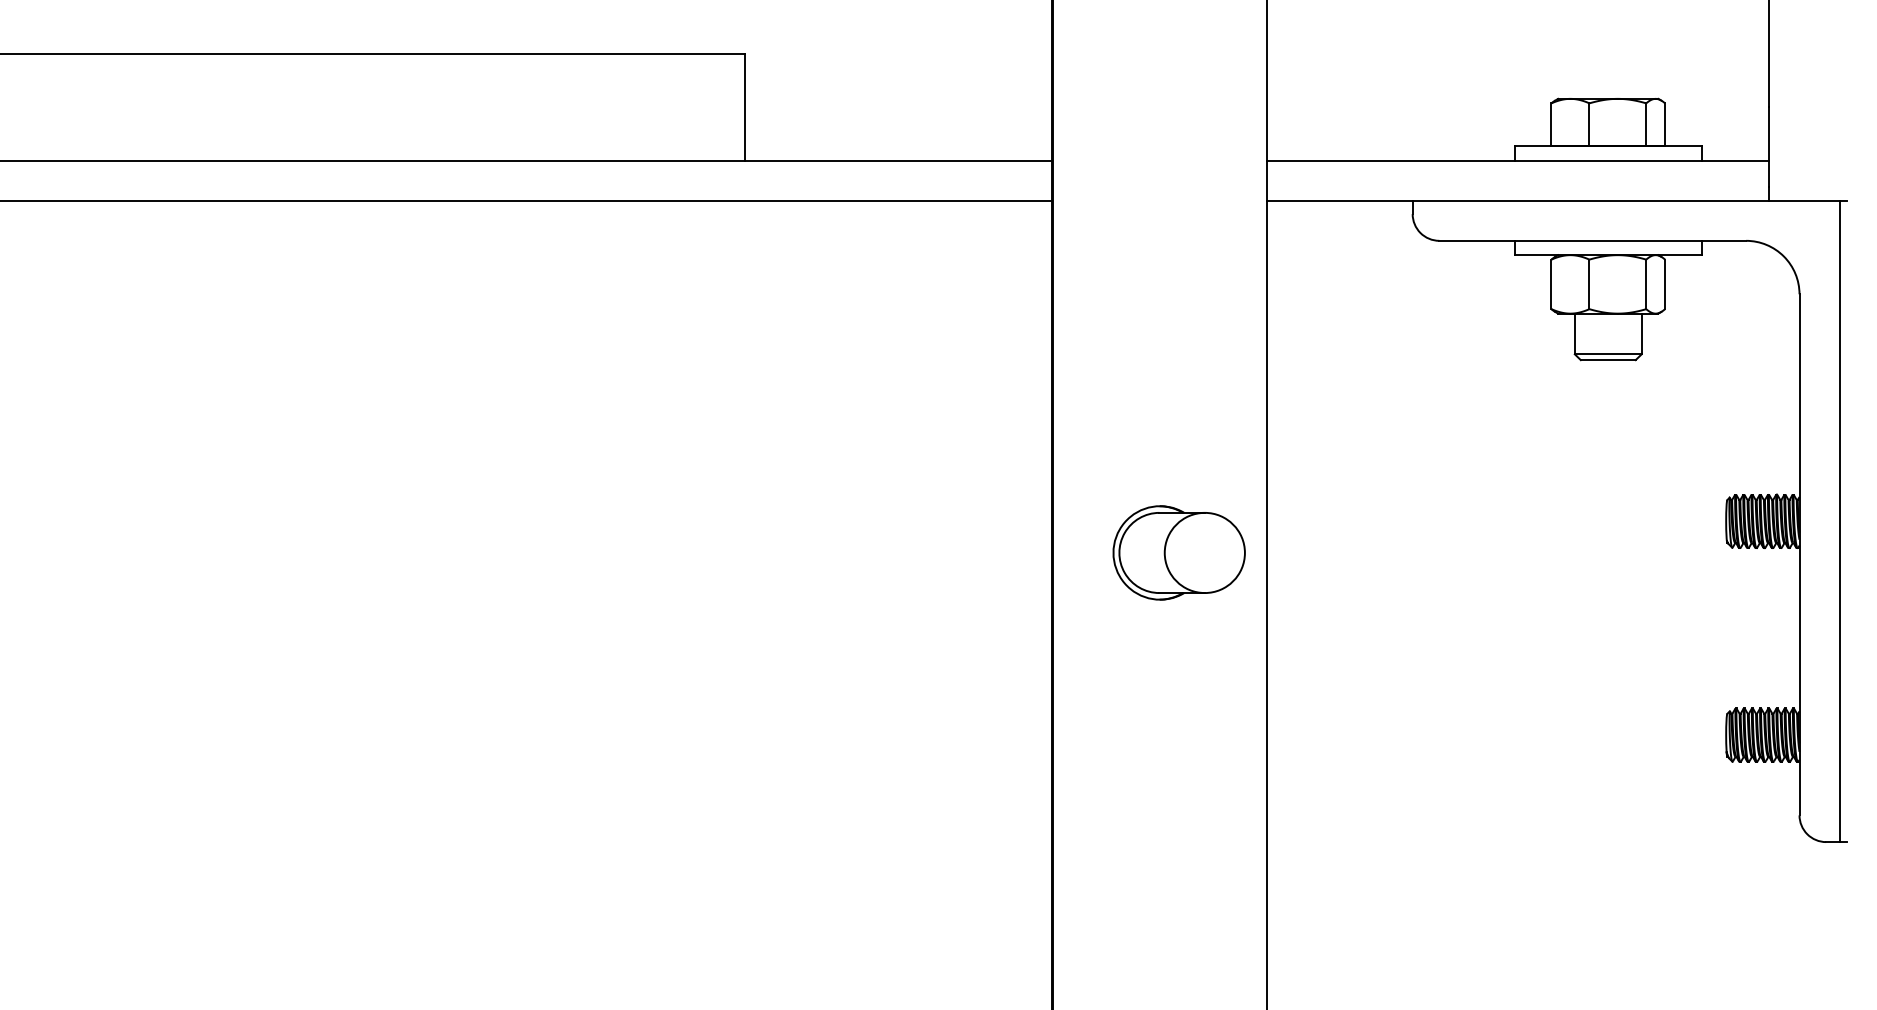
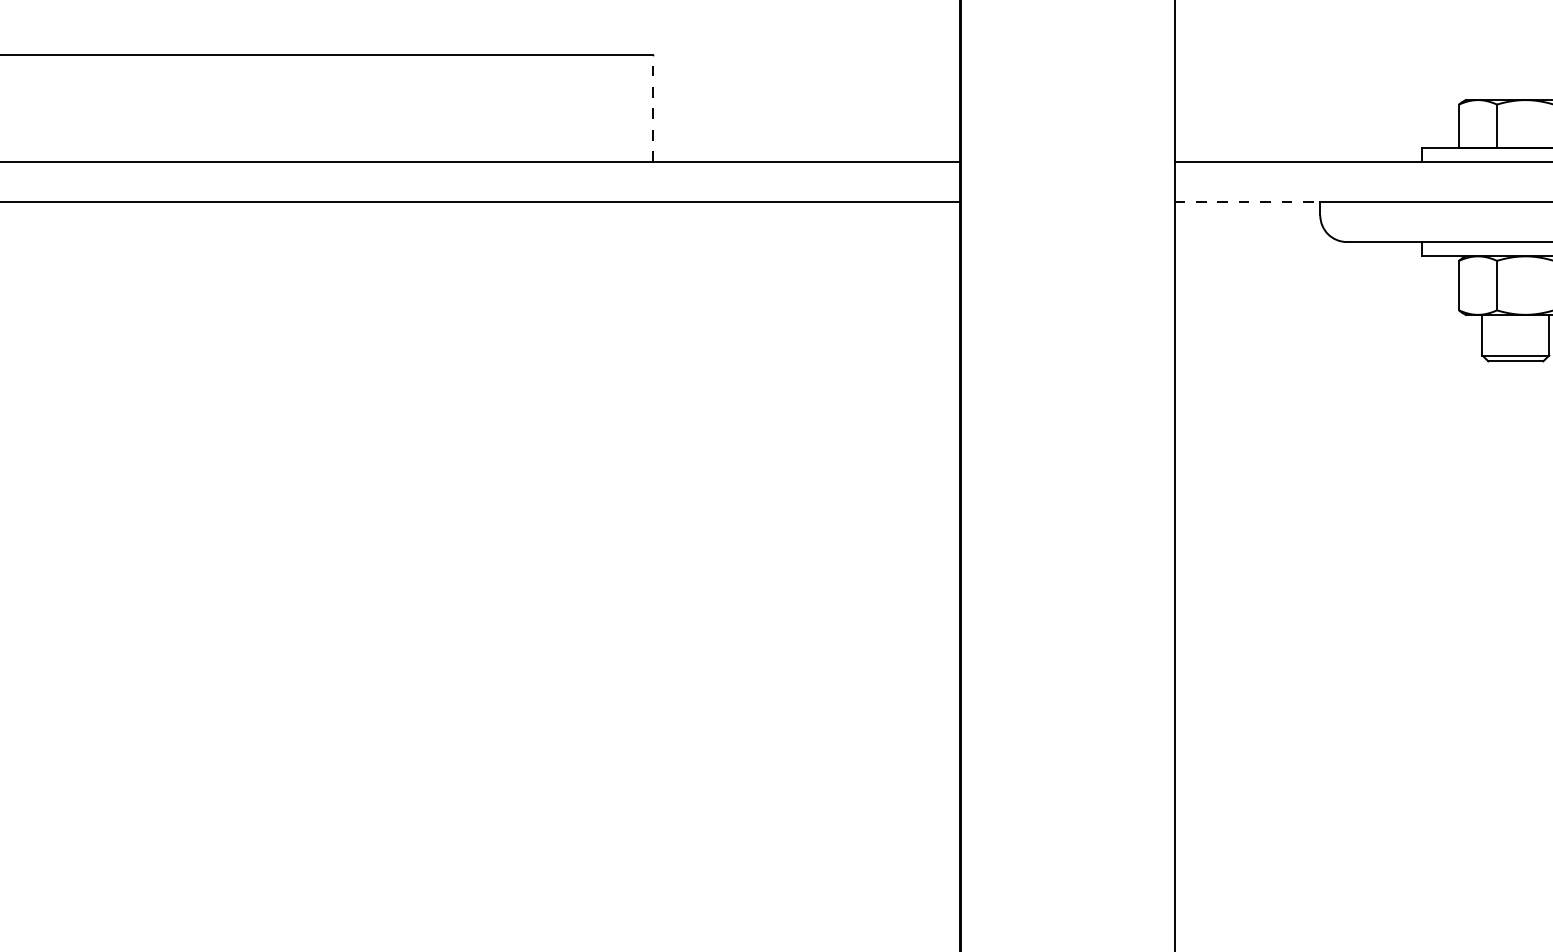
line: (745, 106) -> (653, 107), solid -> dashed
line: (1339, 200) -> (1247, 201), solid -> dashed
part: (1178, 552) -> (1086, 553), removed

